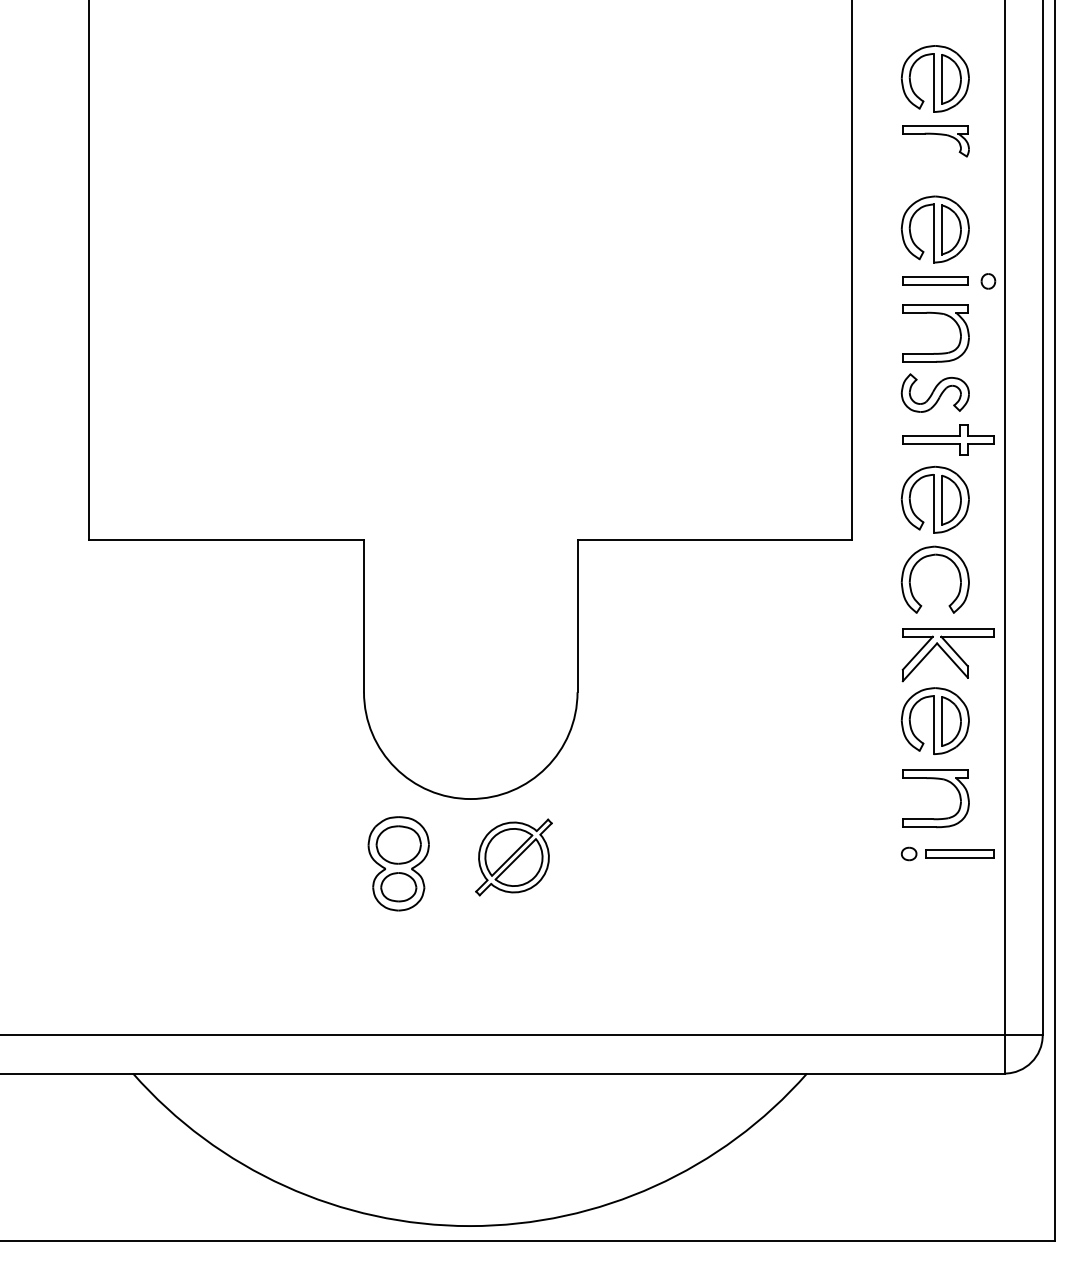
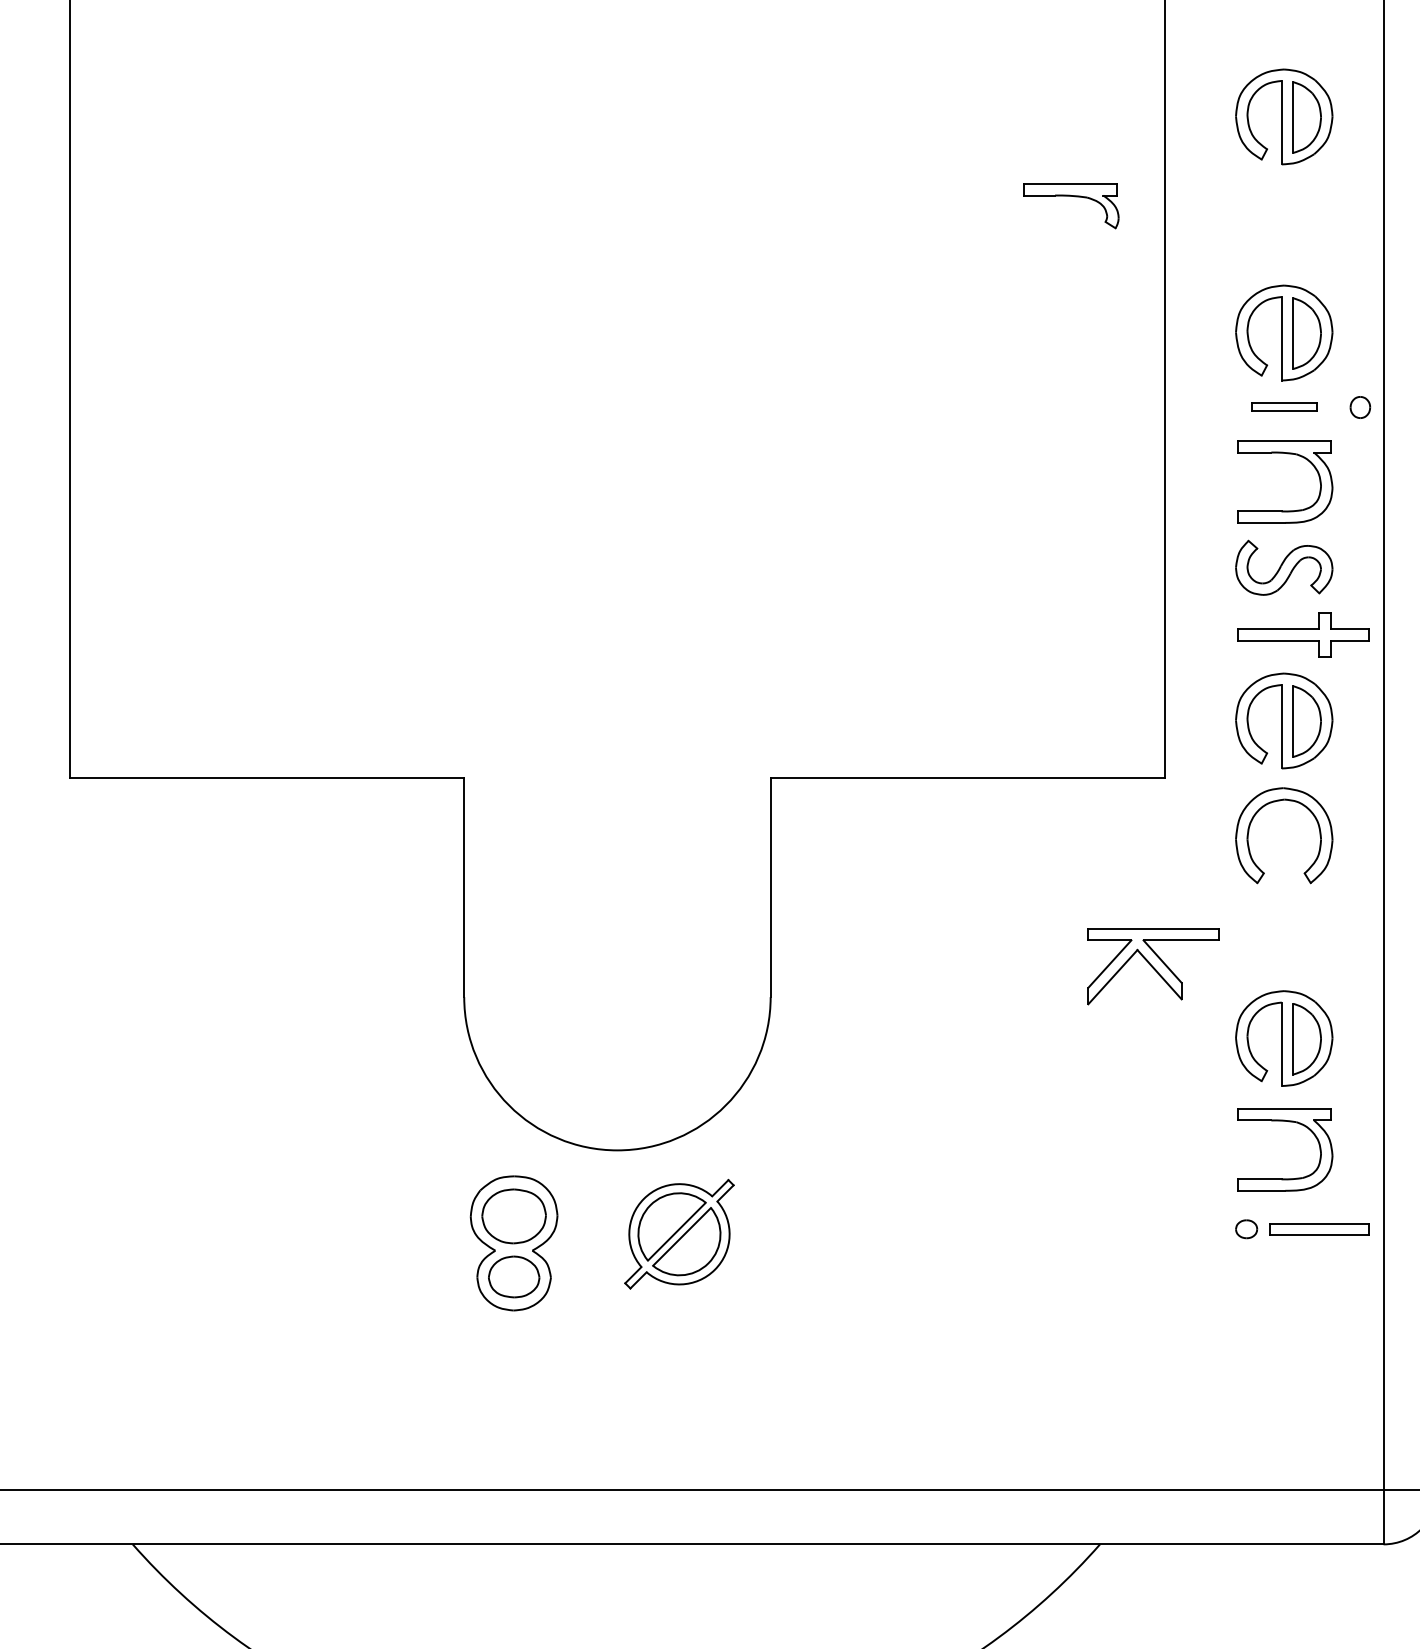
part: (938, 135) -> (1074, 198), moved
part: (935, 280) -> (1284, 406), size x0.7
part: (947, 655) -> (1152, 967), moved

